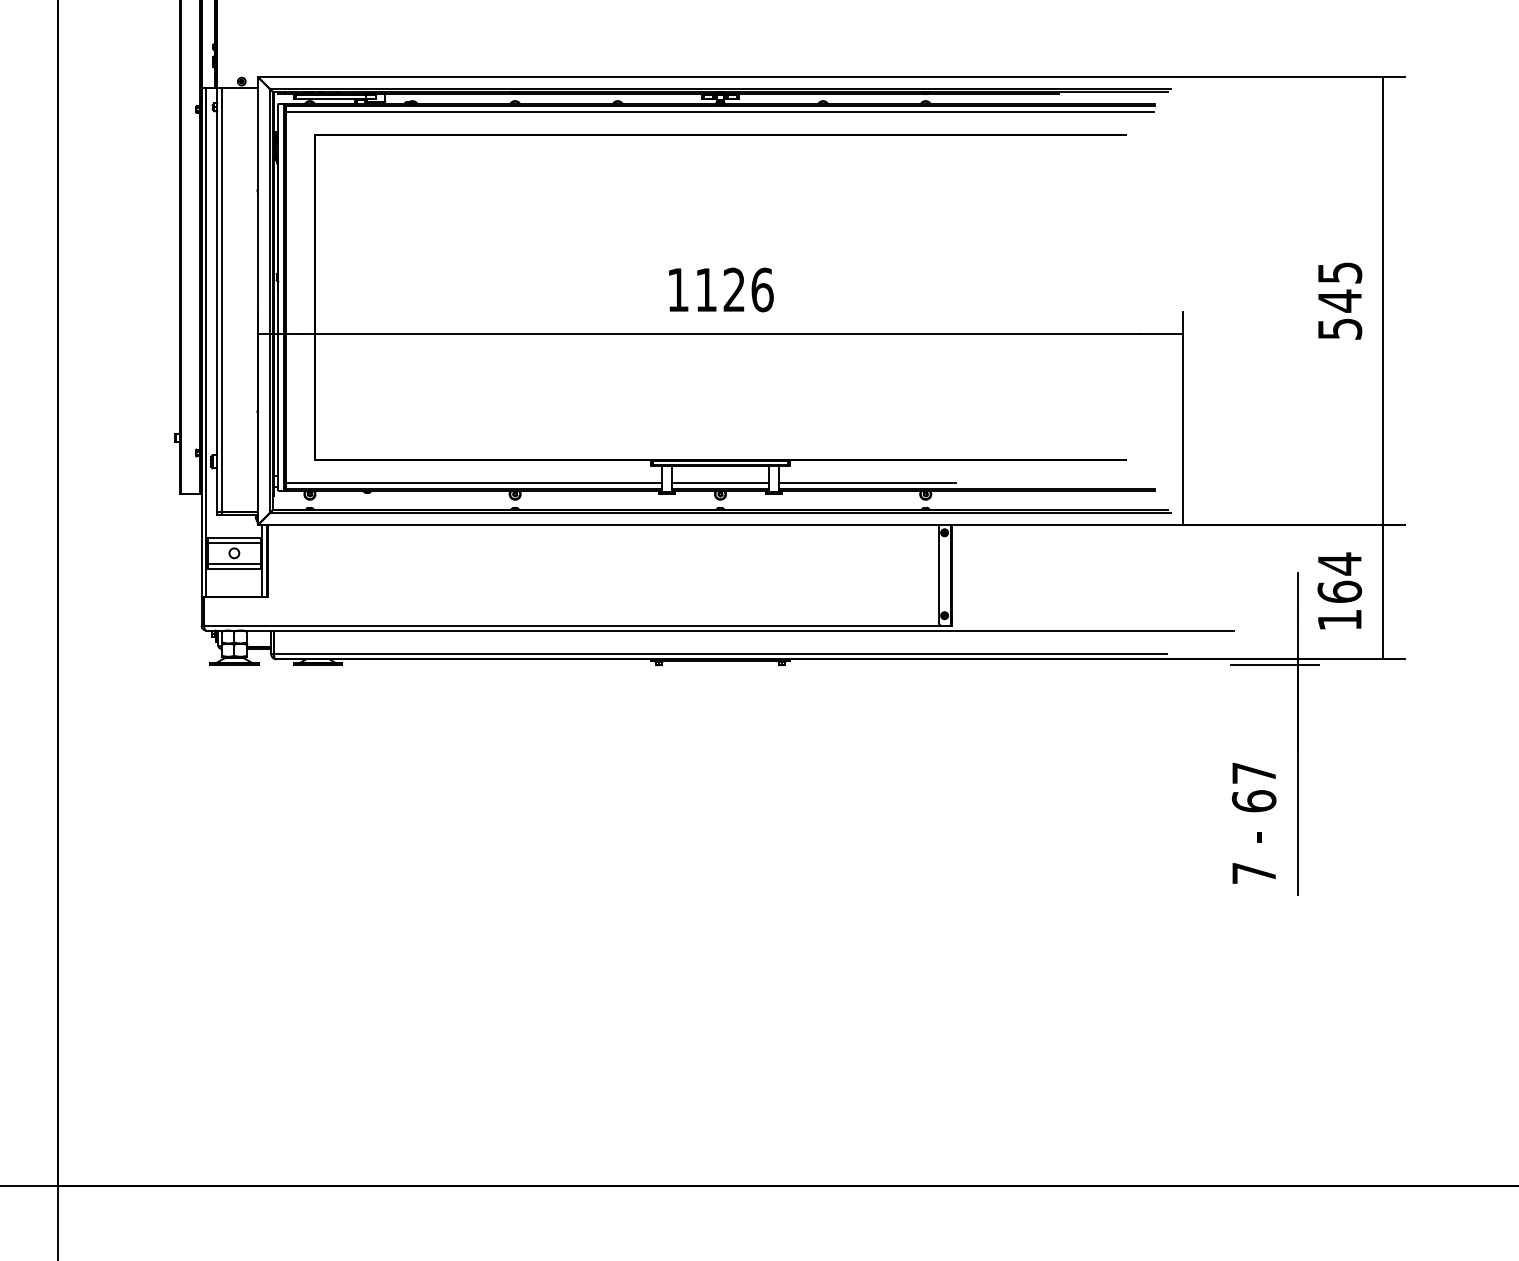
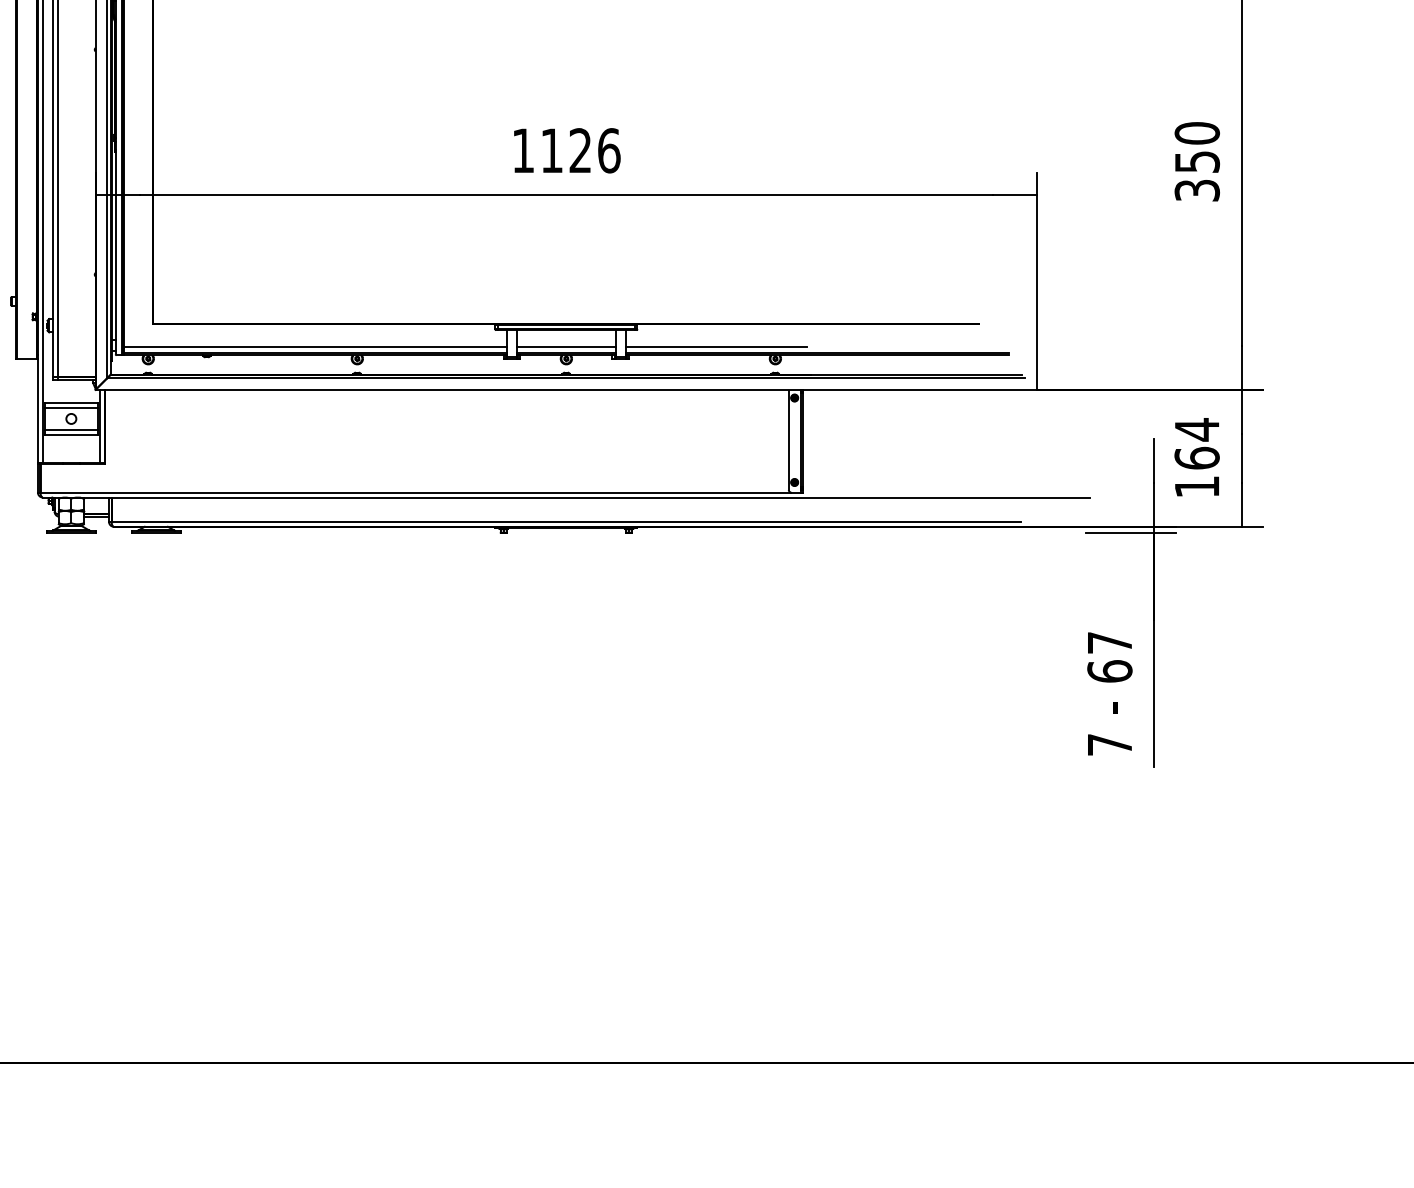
text: (1339, 300) -> (1196, 161), 545 -> 350

